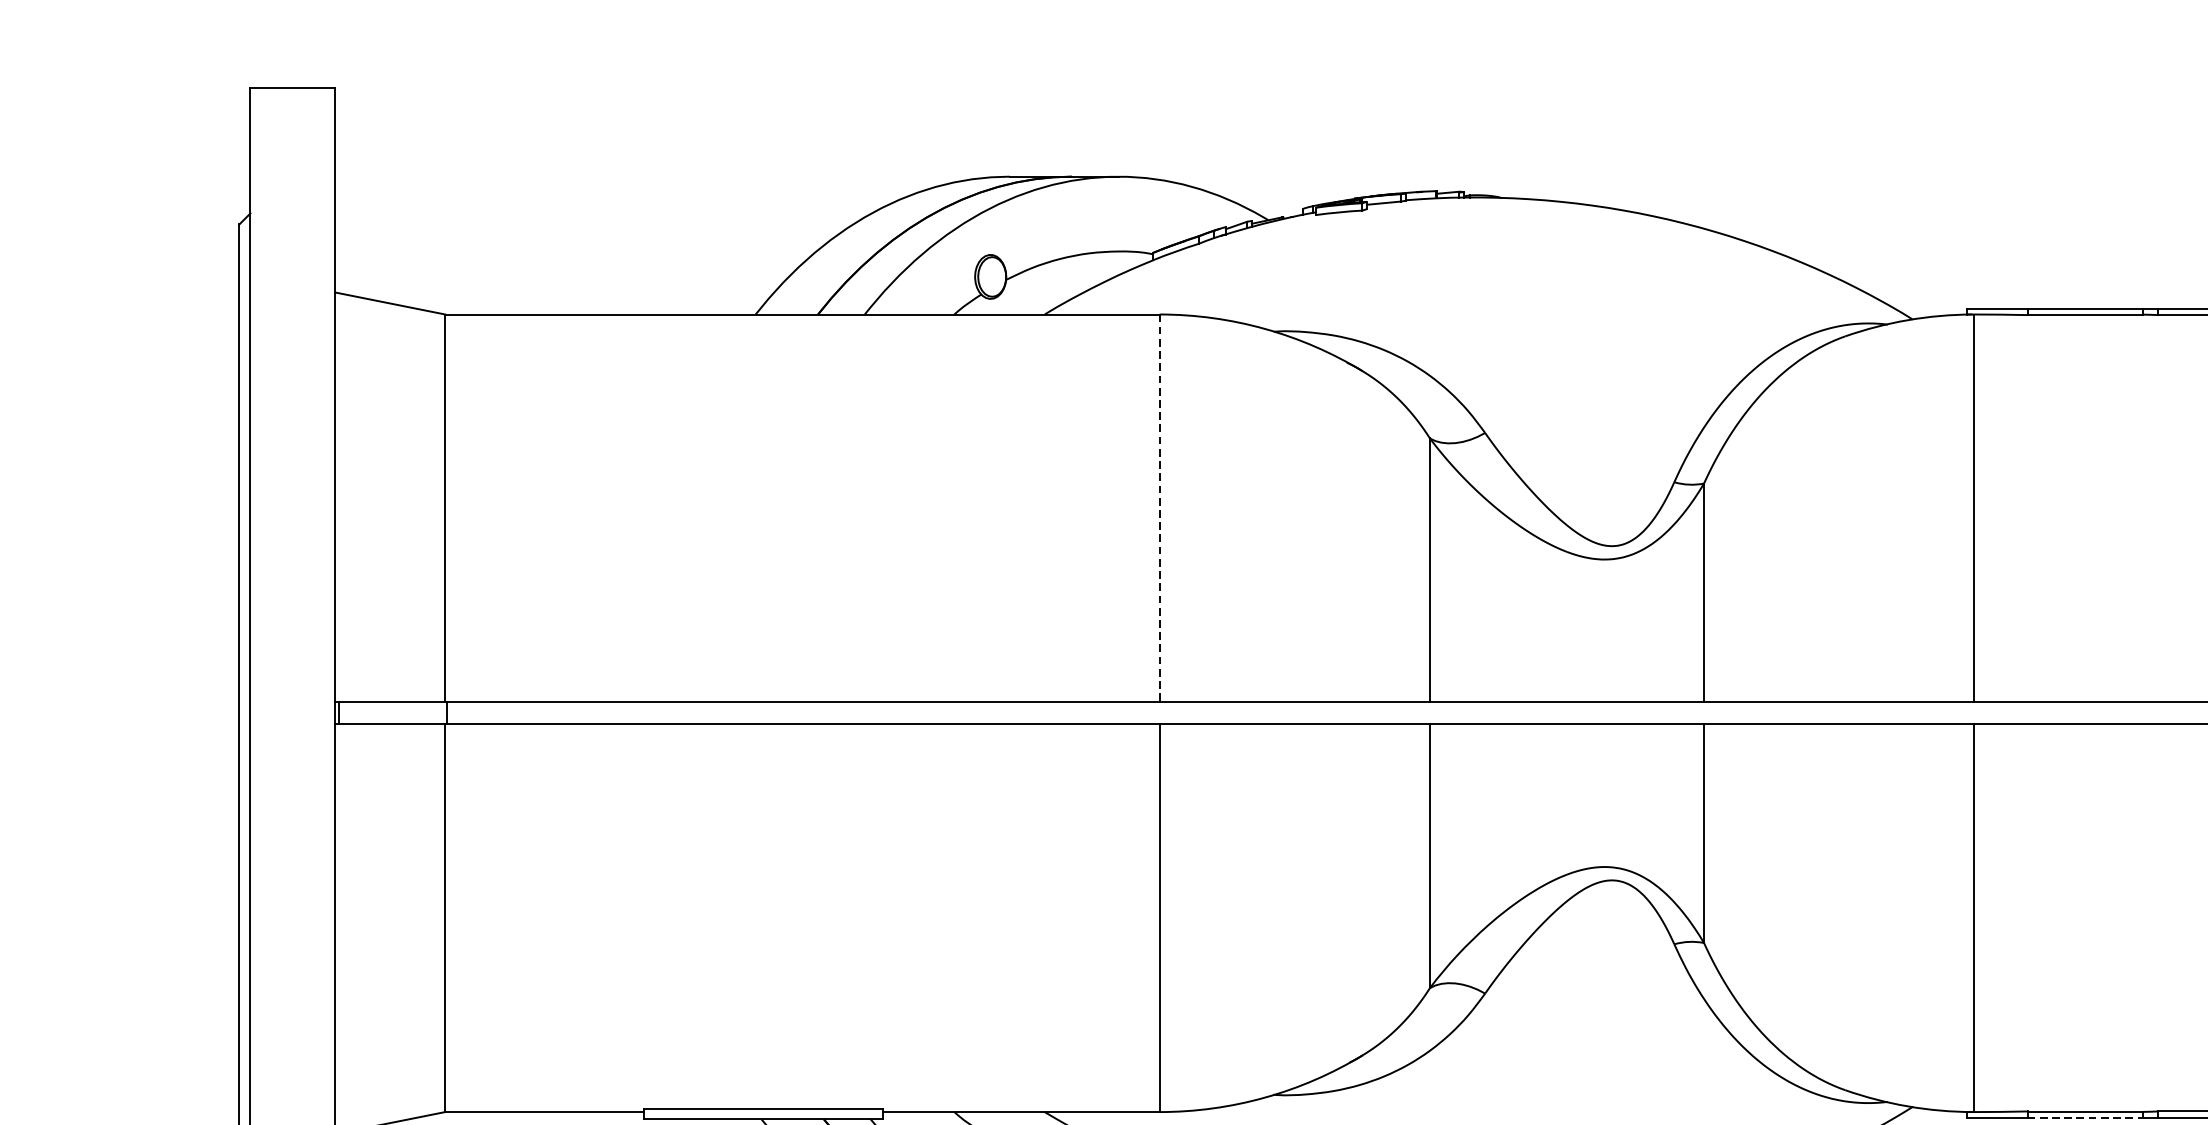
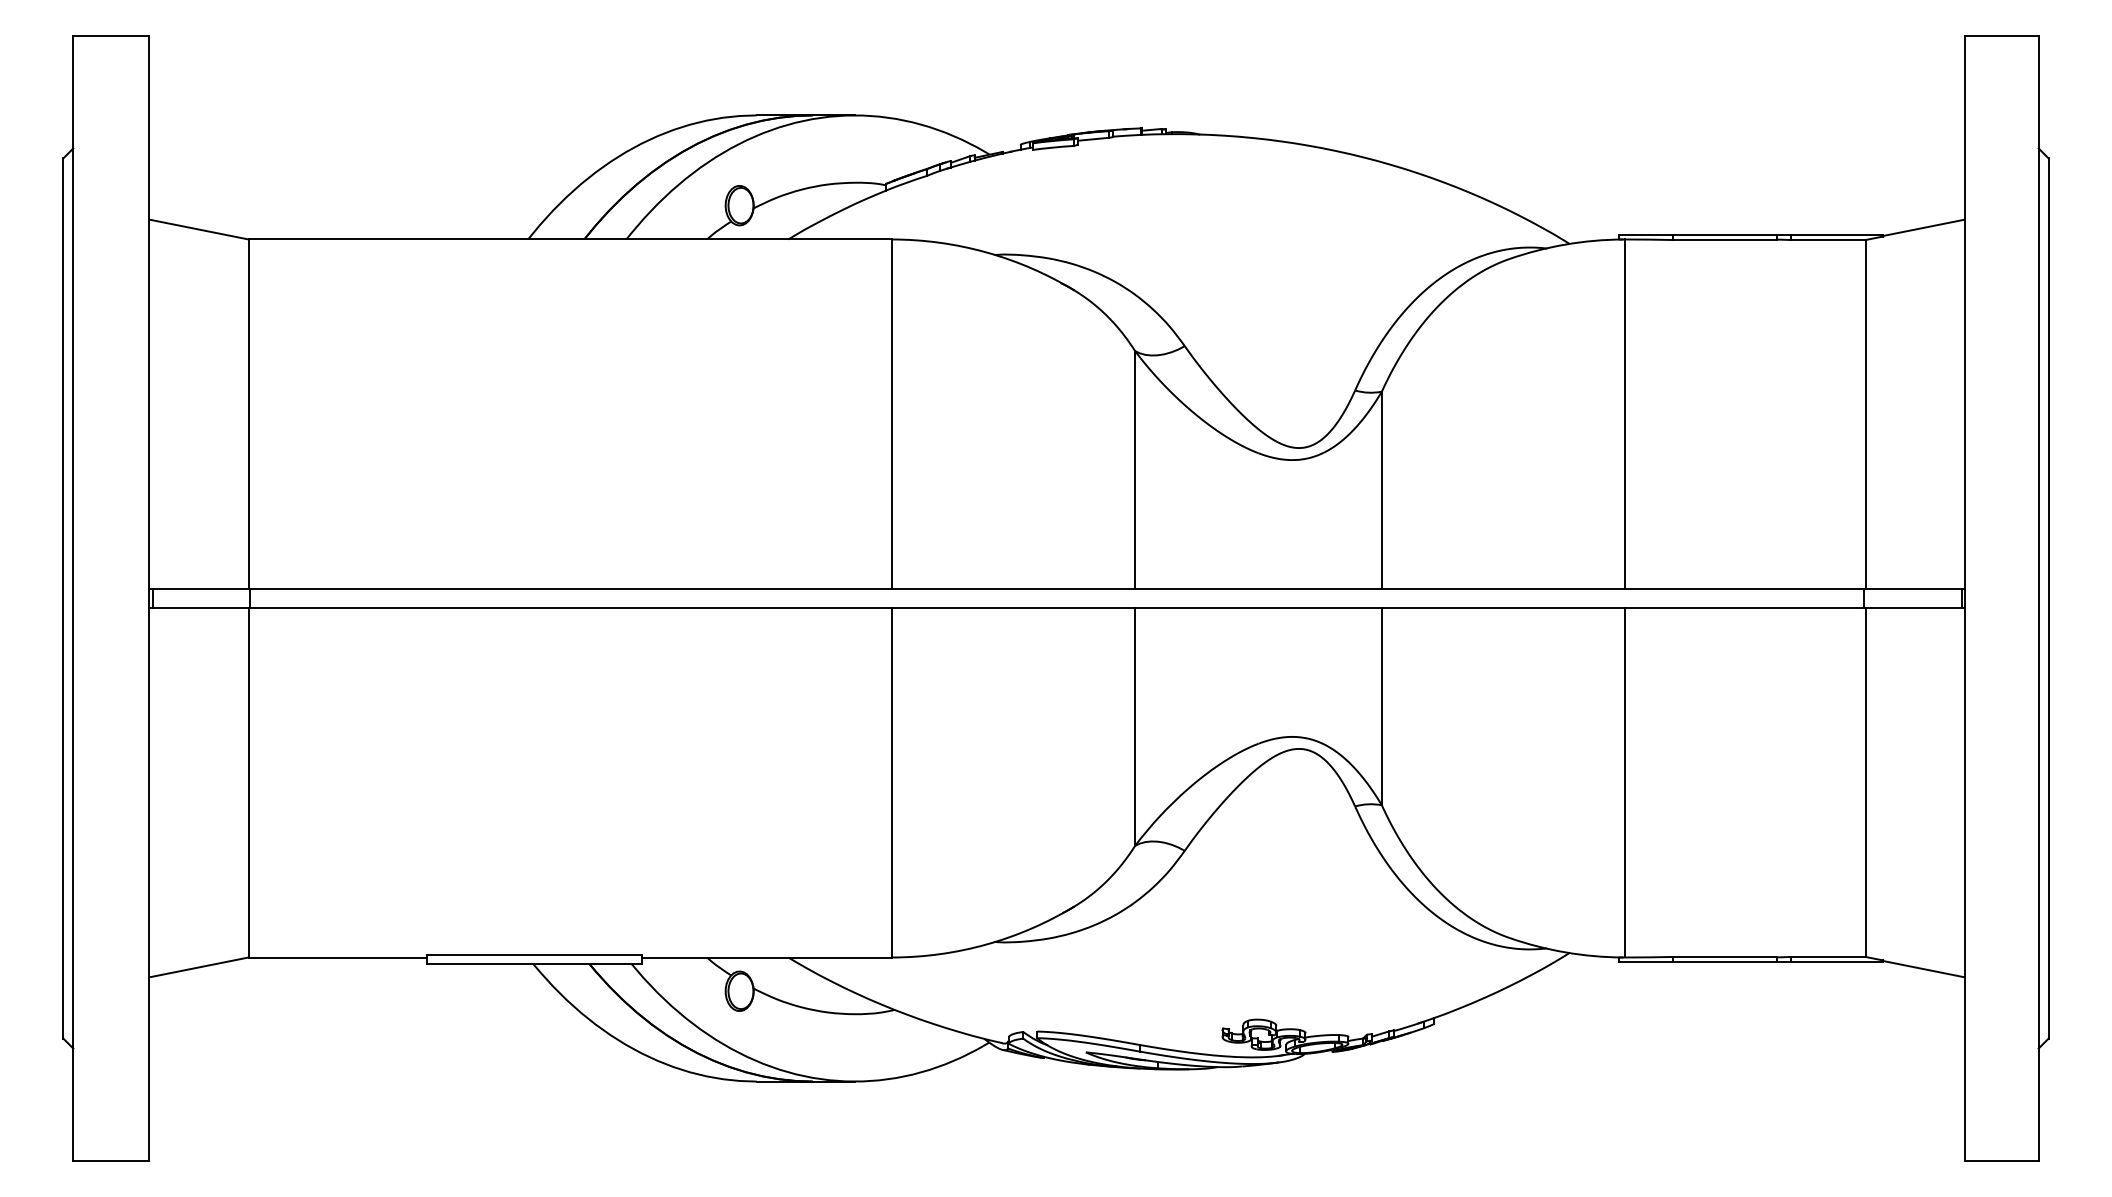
line: (1159, 508) -> (891, 414), dashed -> solid
line: (2085, 1117) -> (1725, 962), dashed -> solid

